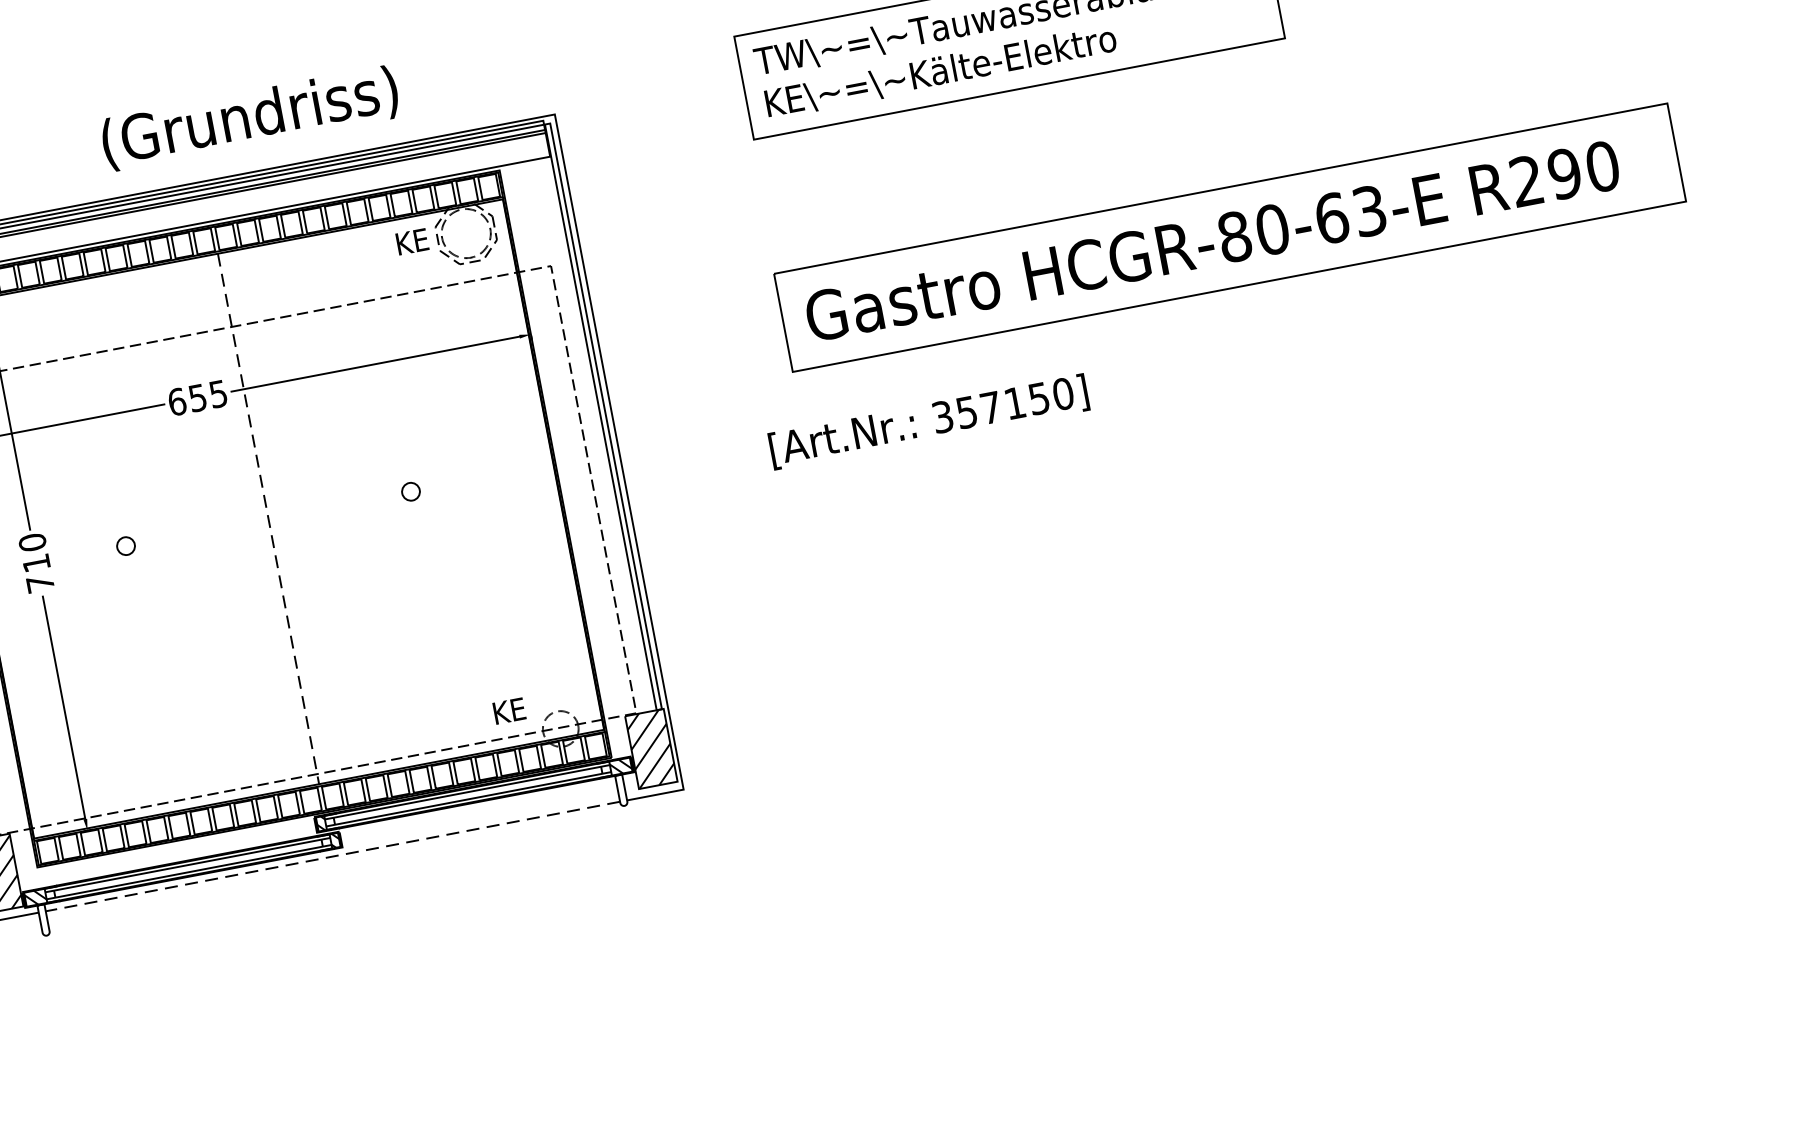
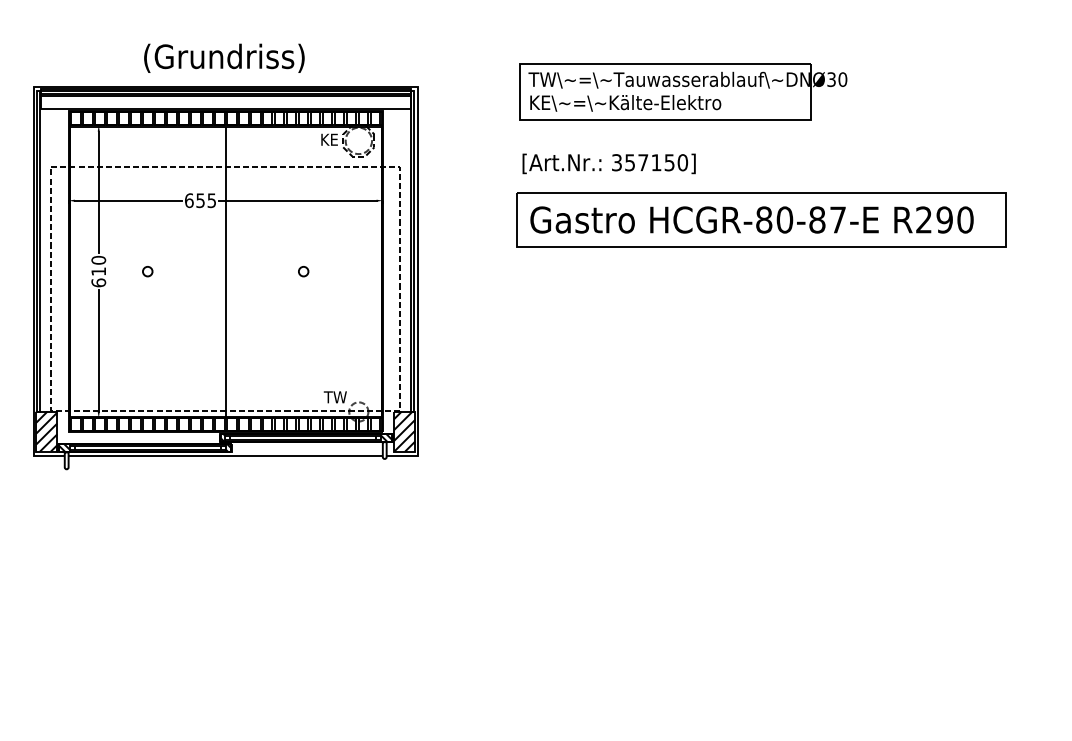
text: (250, 116) -> (224, 57), moved
text: (1350, 213) -> (827, 219), HCGR-80-63-E -> HCGR-80-87-E
text: (927, 421) -> (608, 163), moved
line: (268, 520) -> (225, 272), dashed -> solid
text: (39, 583) -> (98, 282), 710 -> 610
text: (511, 711) -> (334, 397), KE -> TW
line: (332, 856) -> (225, 456), dashed -> solid

